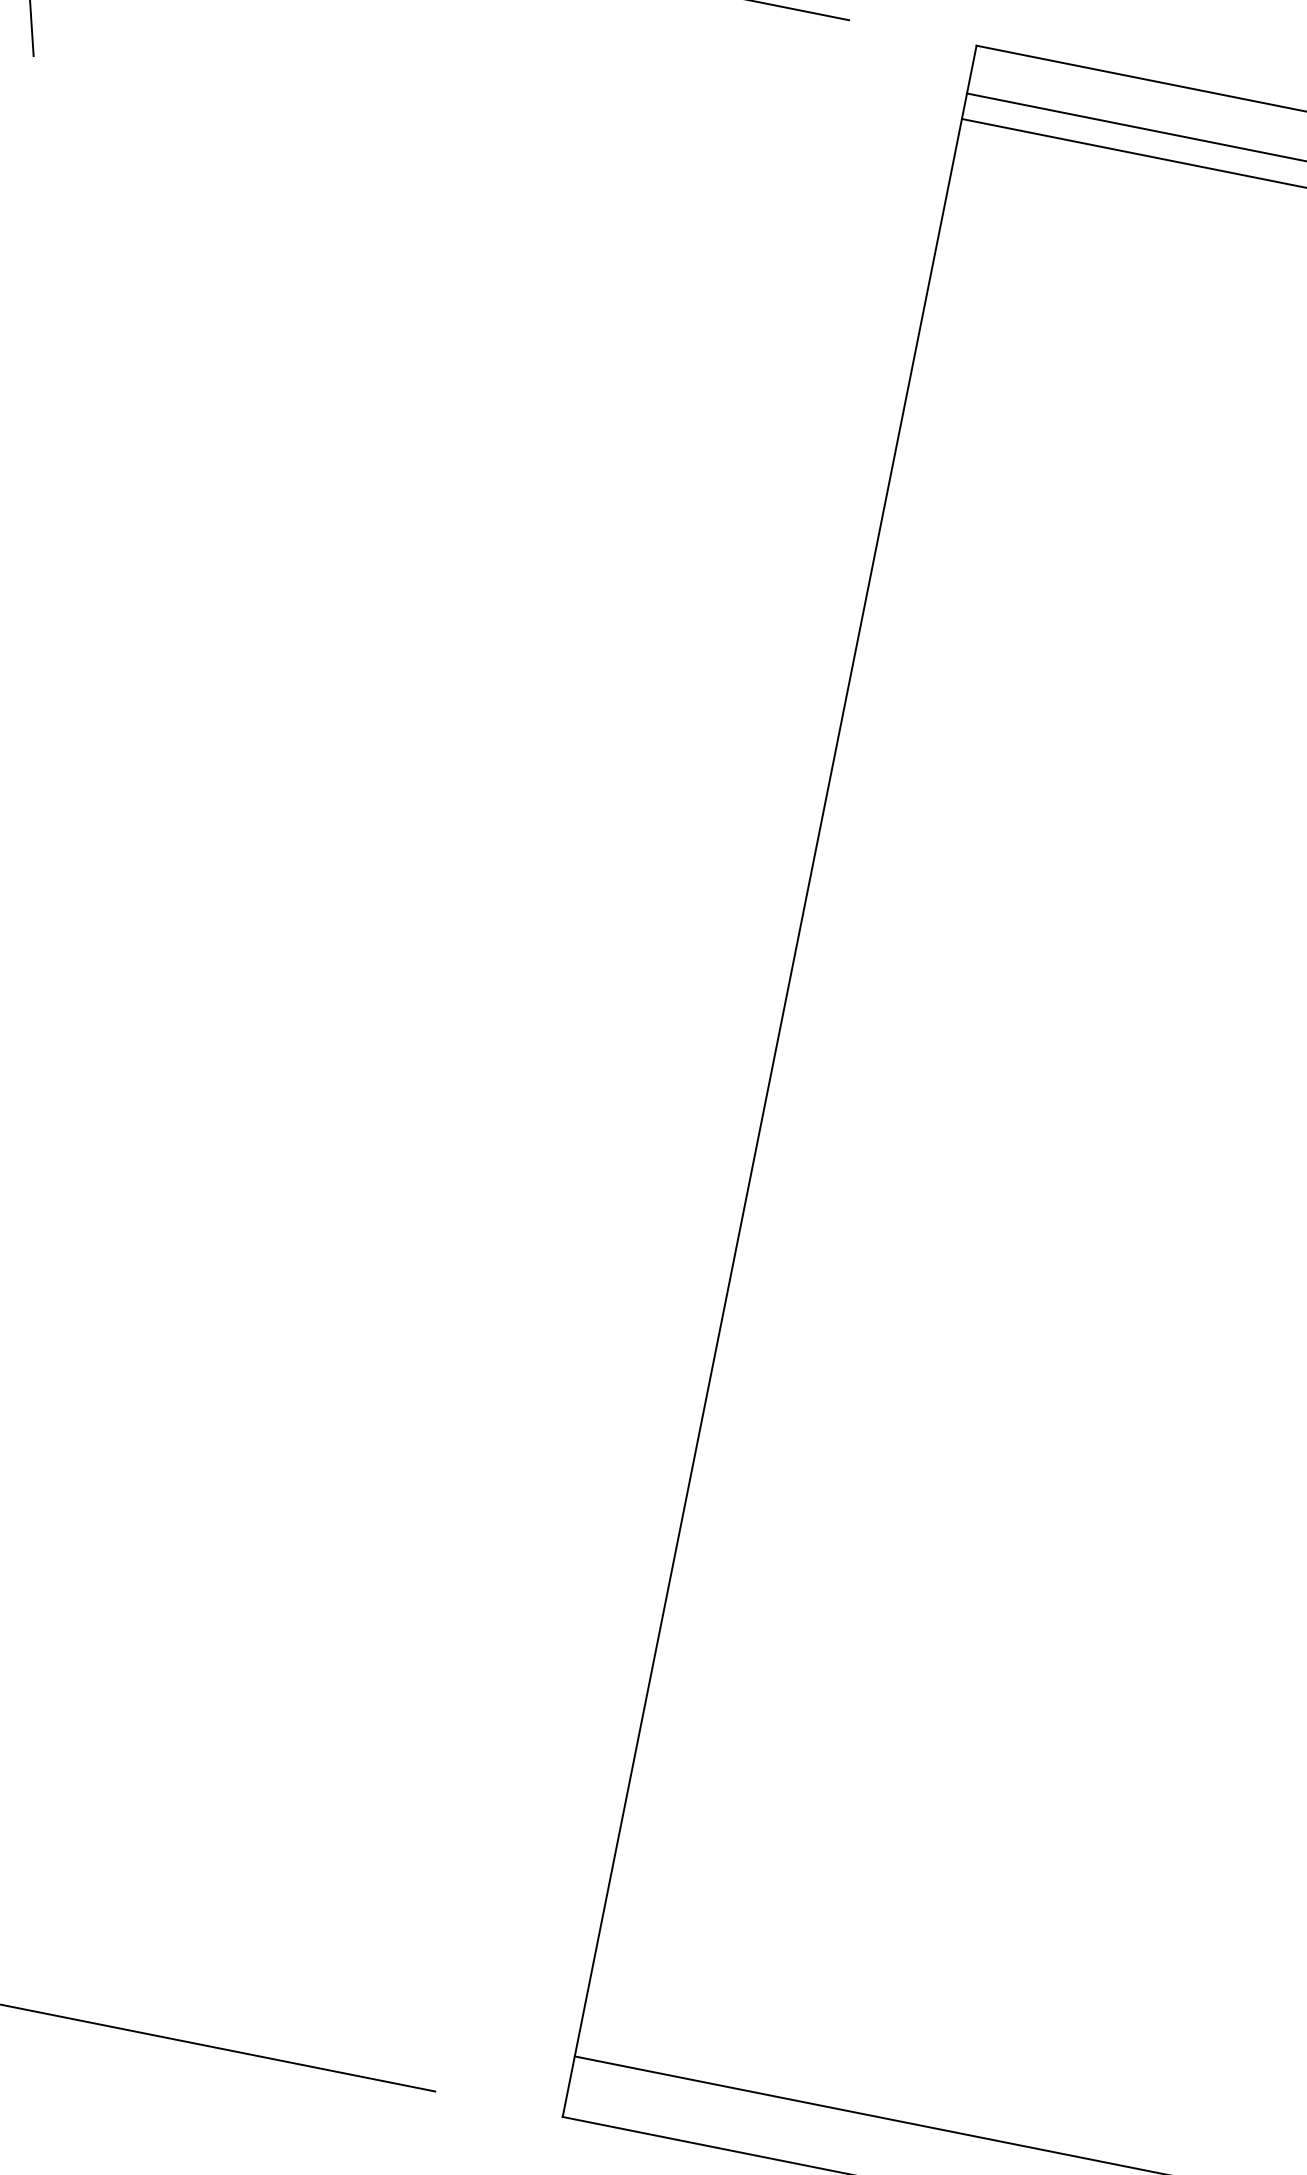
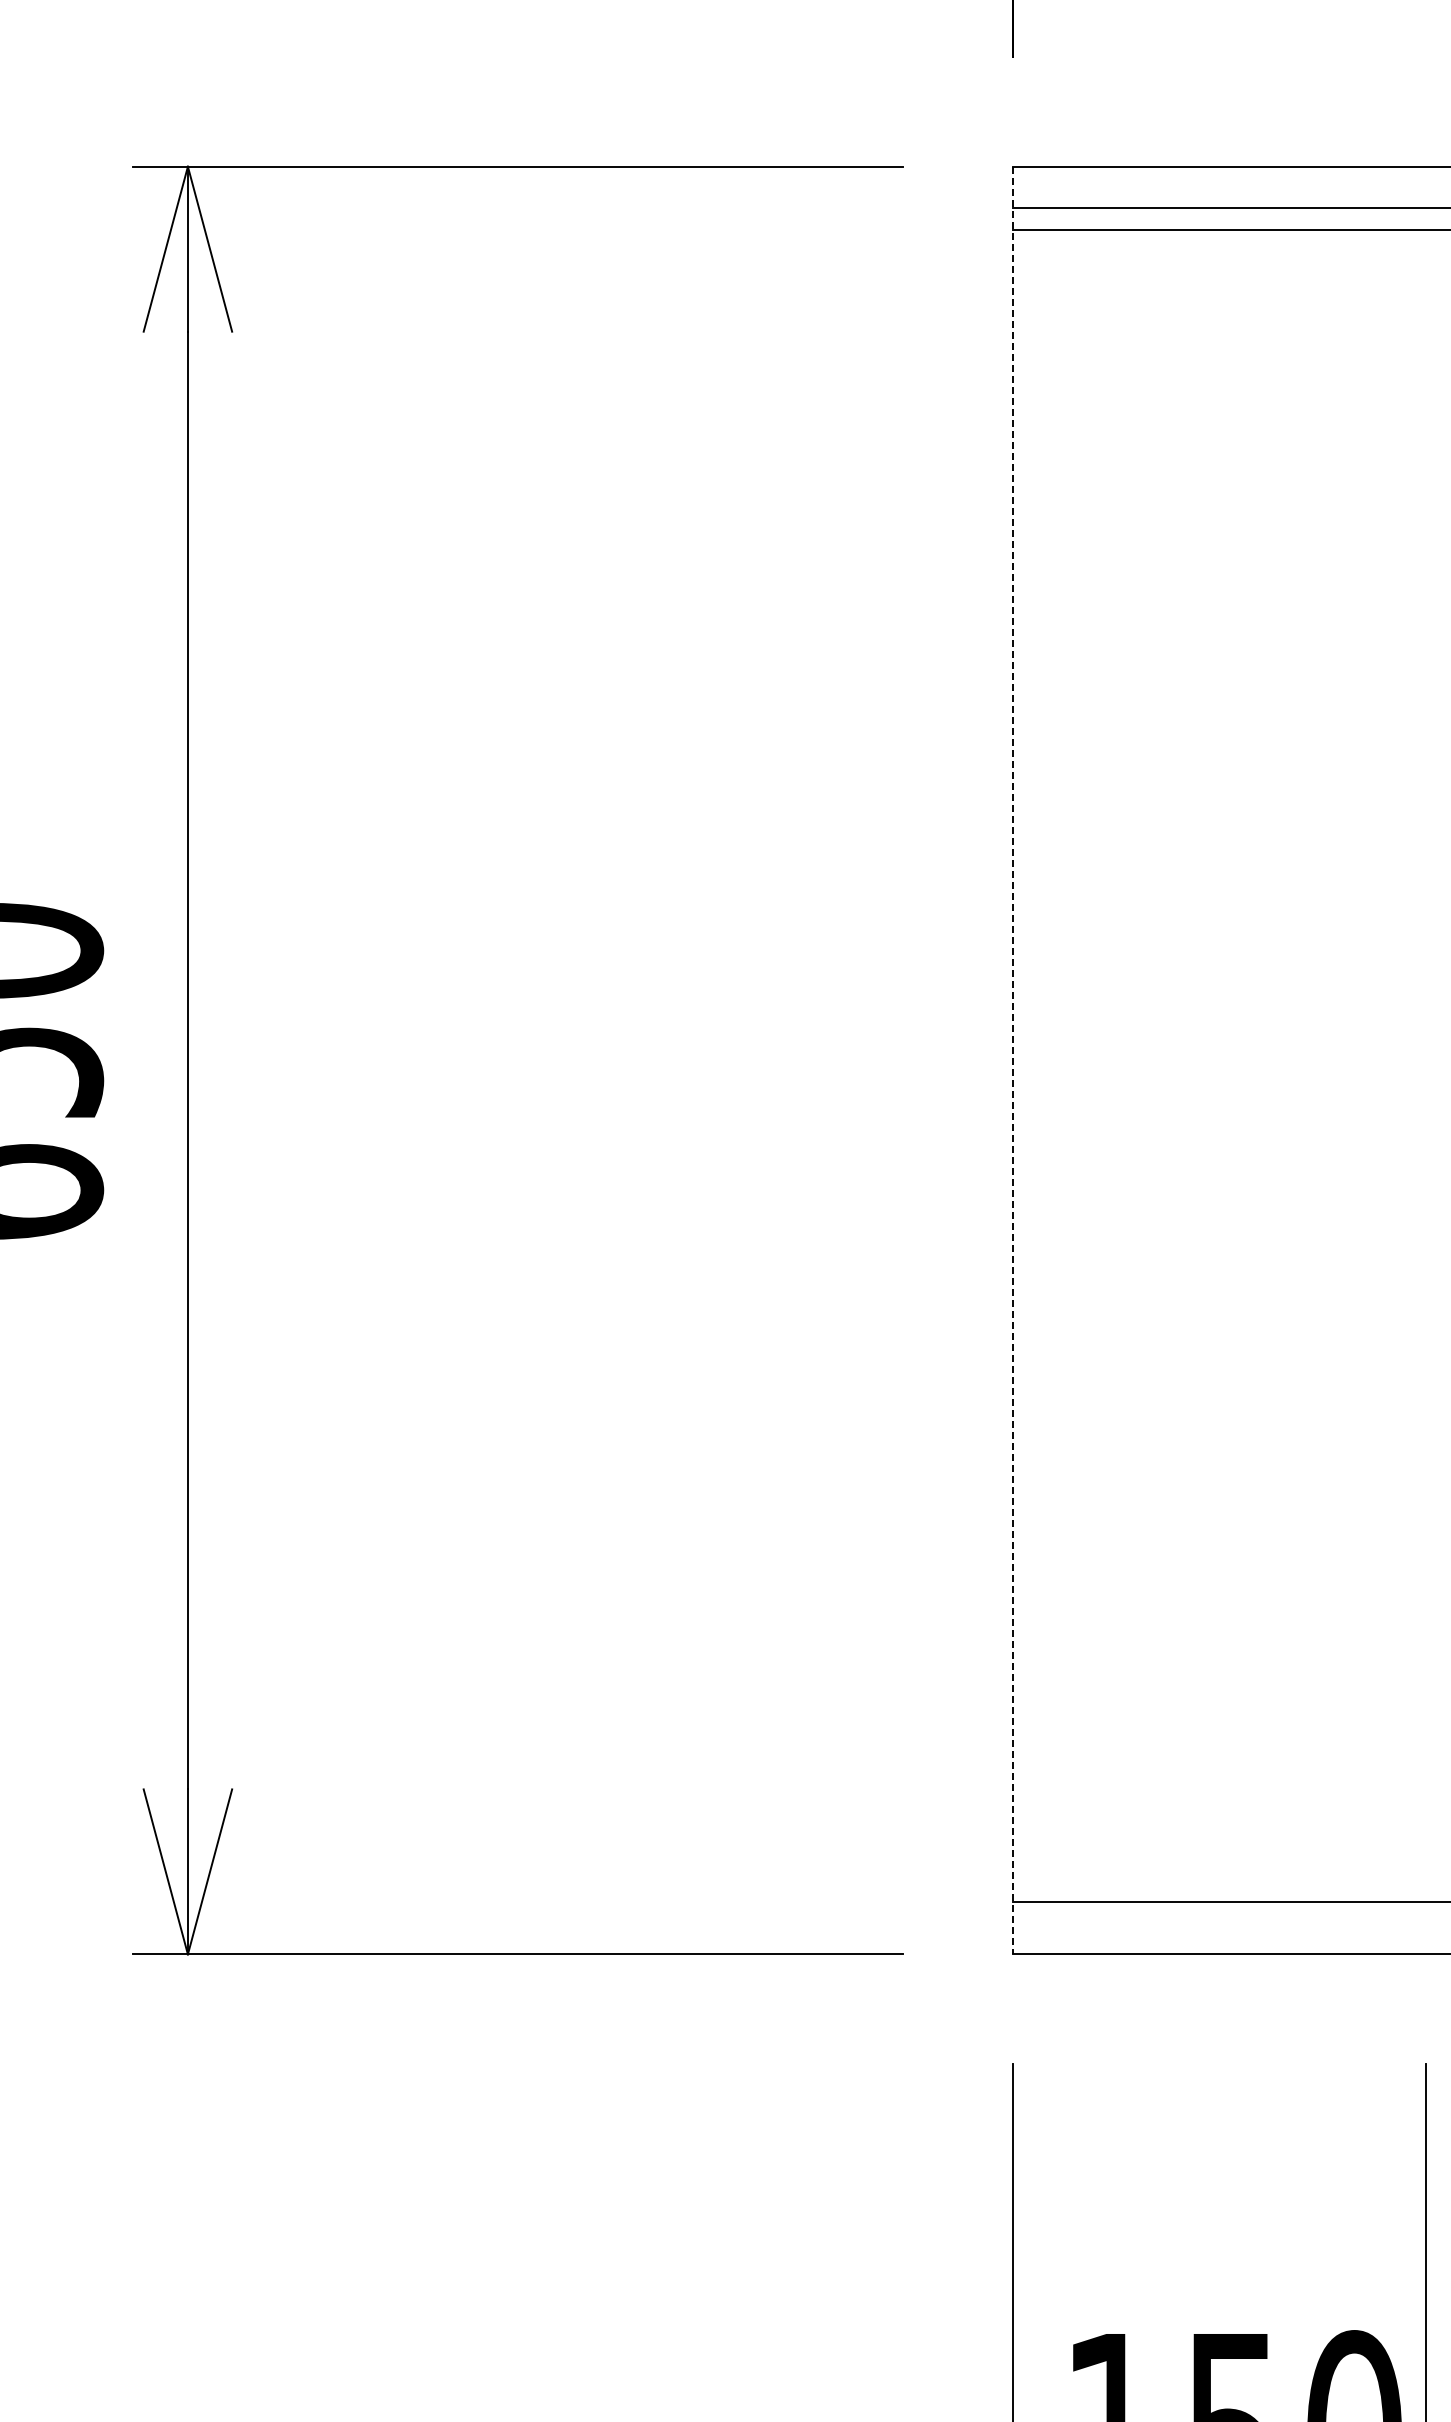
line: (770, 1081) -> (1013, 1060), solid -> dashed

